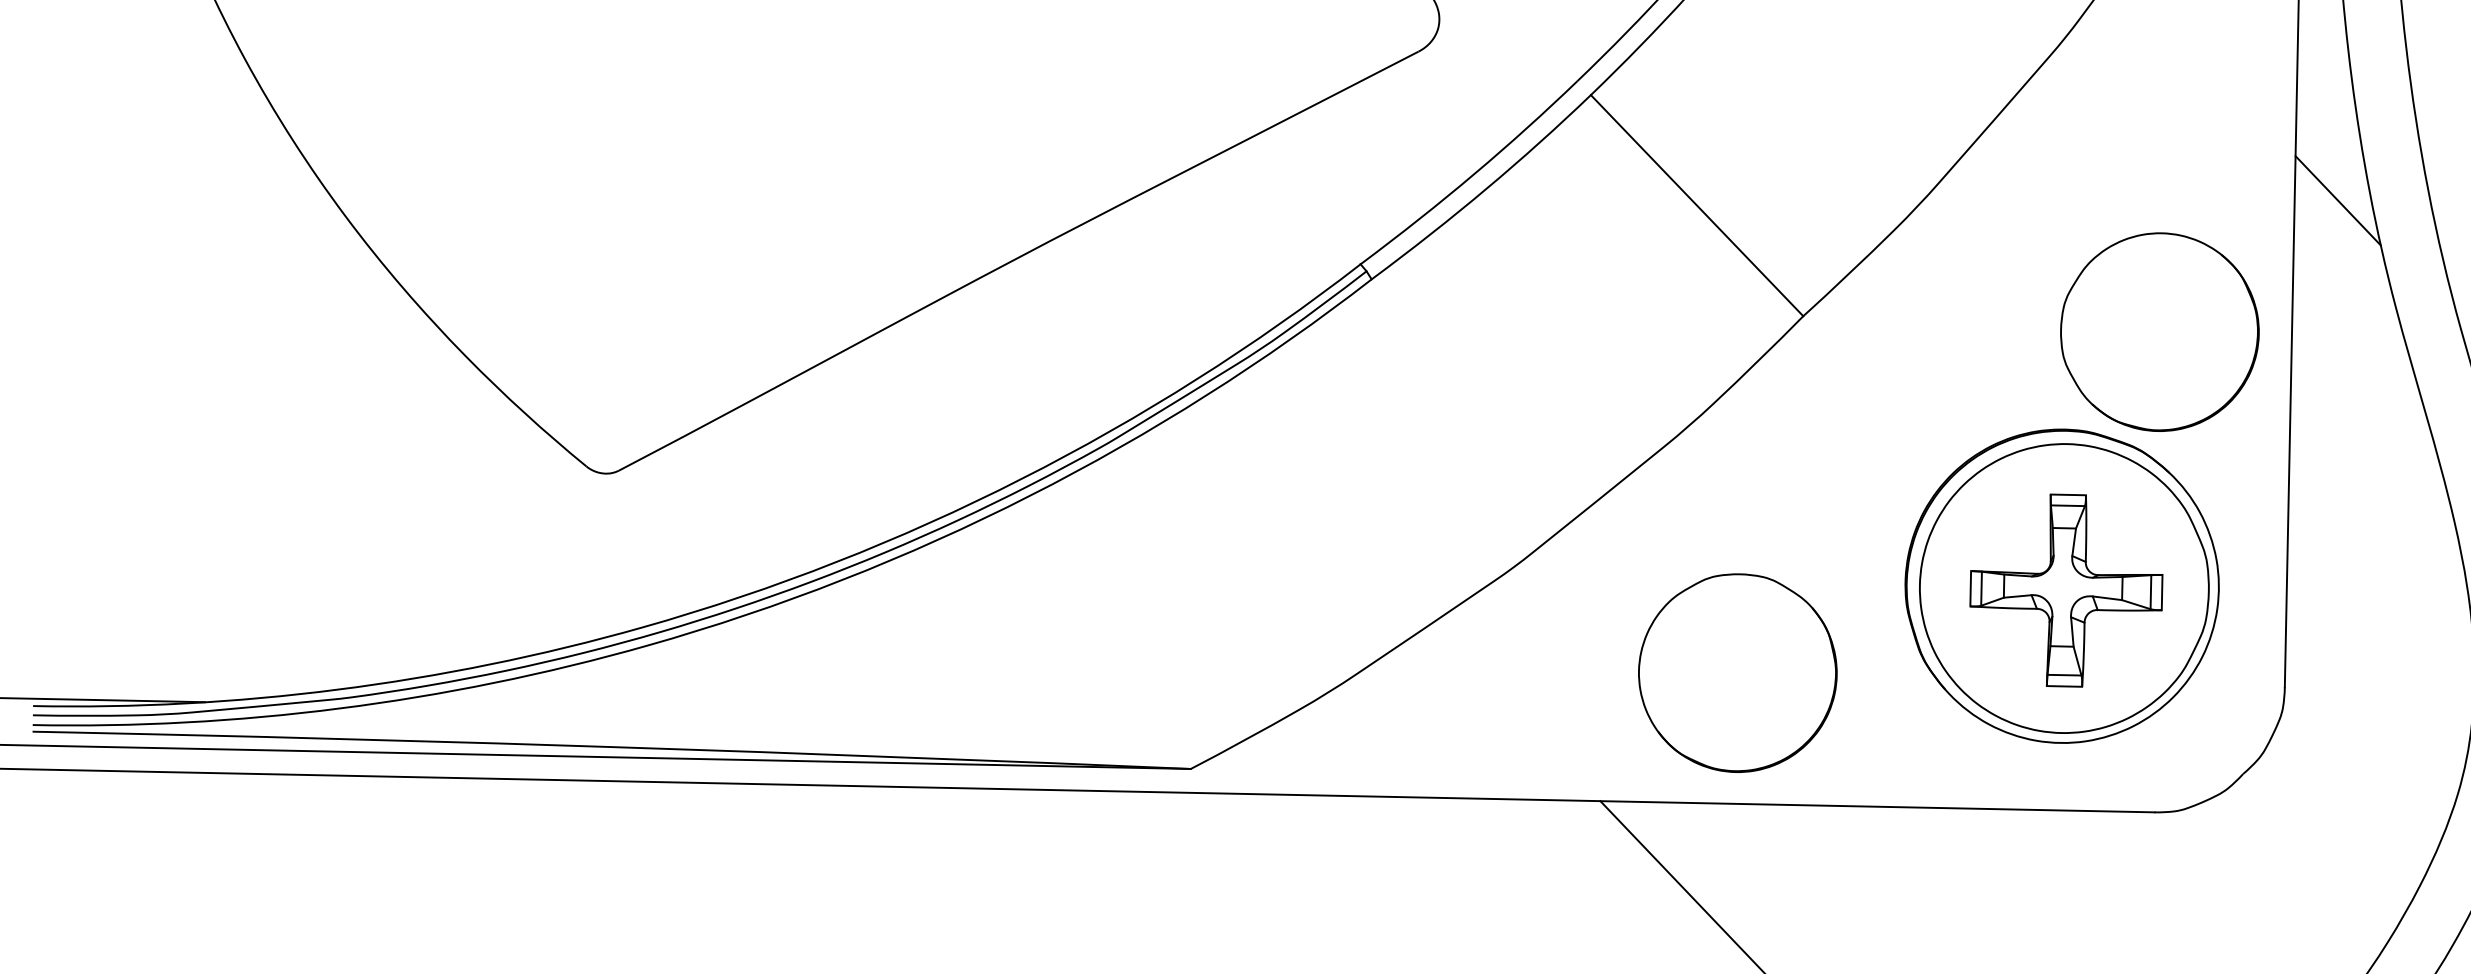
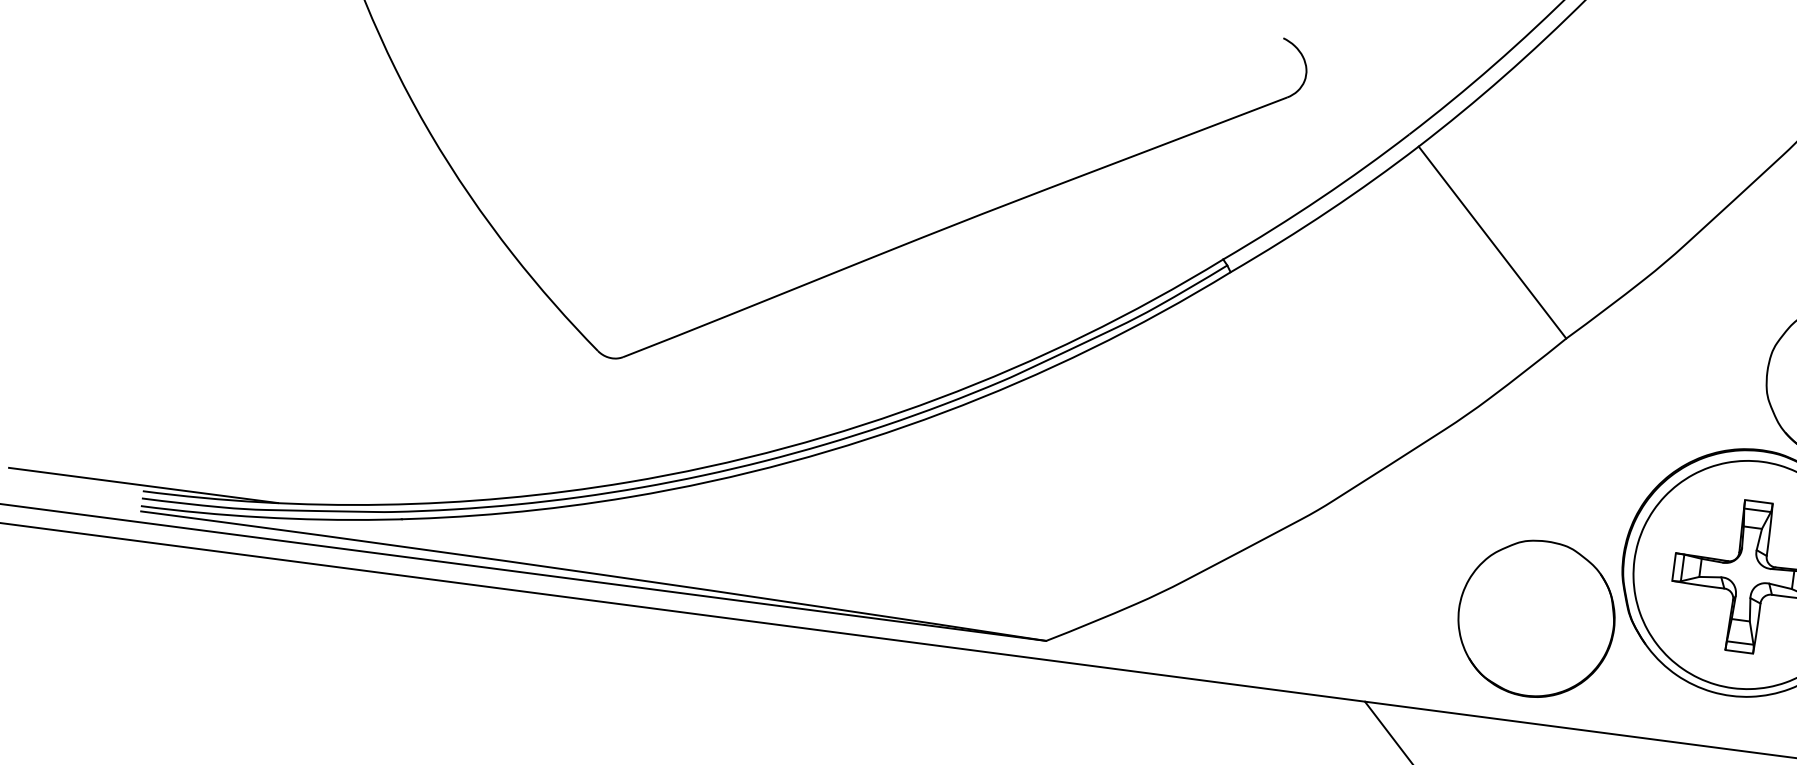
part: (1737, 672) -> (1536, 618), moved

